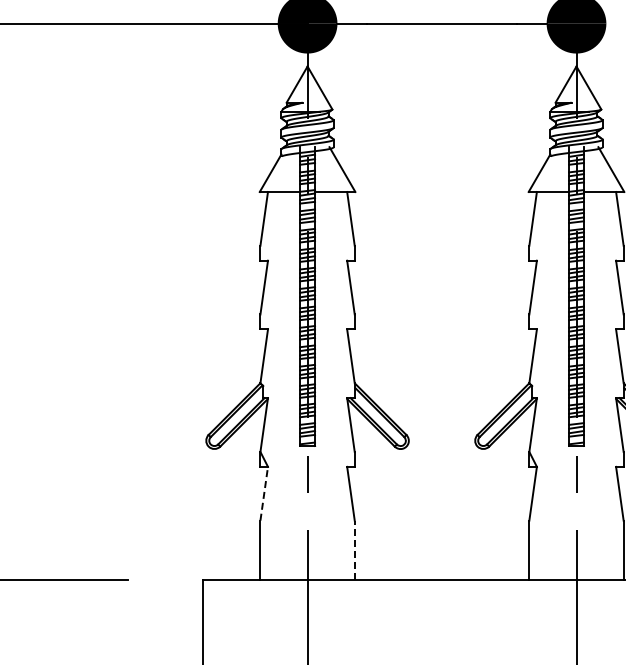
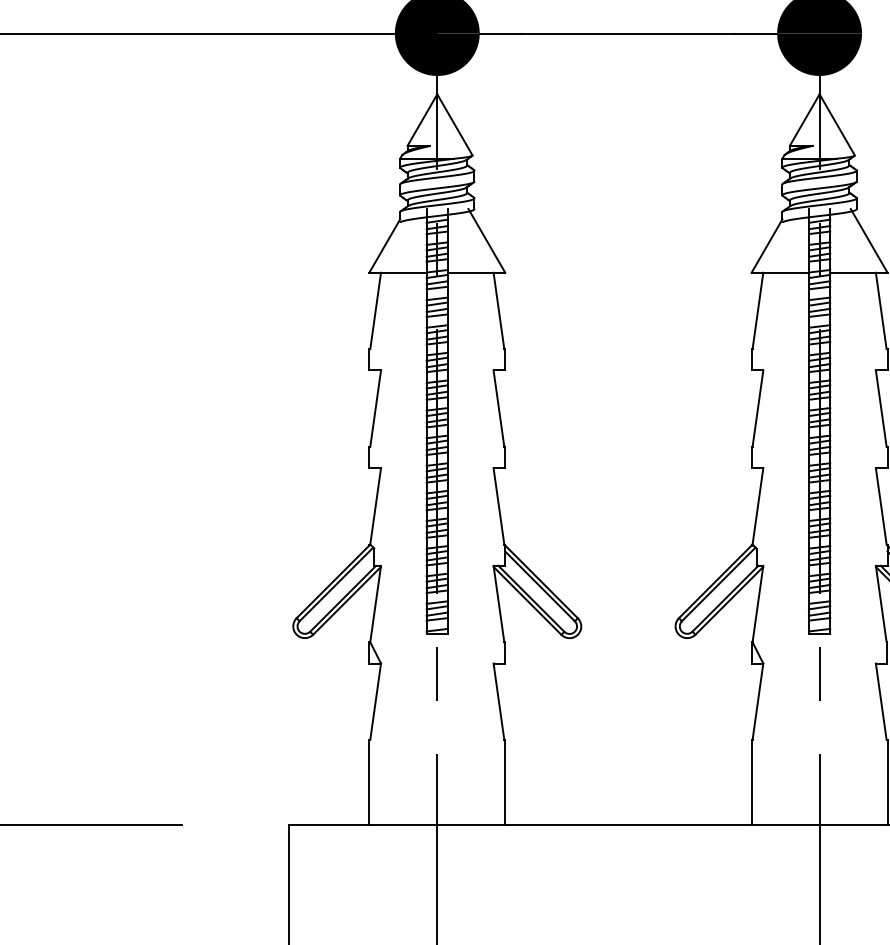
line: (264, 493) -> (376, 701), dashed -> solid
line: (355, 550) -> (505, 782), dashed -> solid

